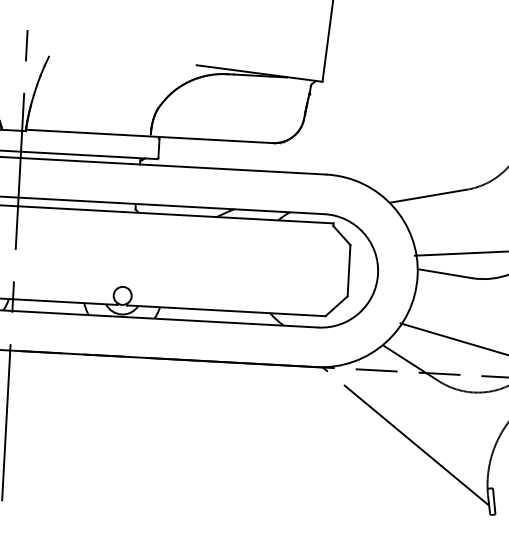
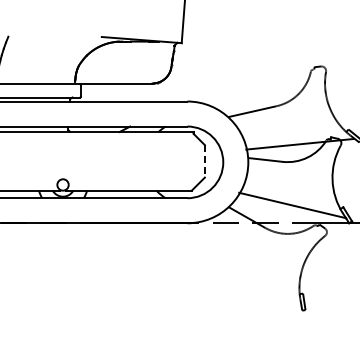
line: (348, 270) -> (204, 161), solid -> dashed
line: (406, 435) -> (246, 263), removed

